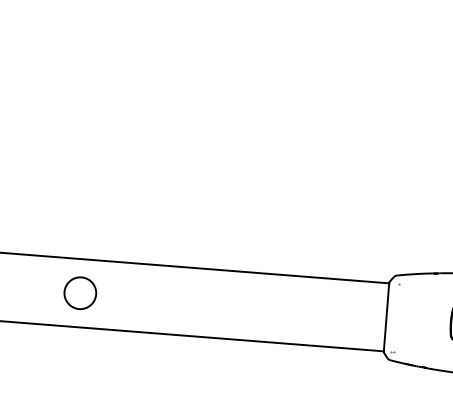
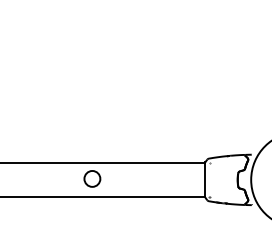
circle: (80, 292) -> (92, 178), moved

